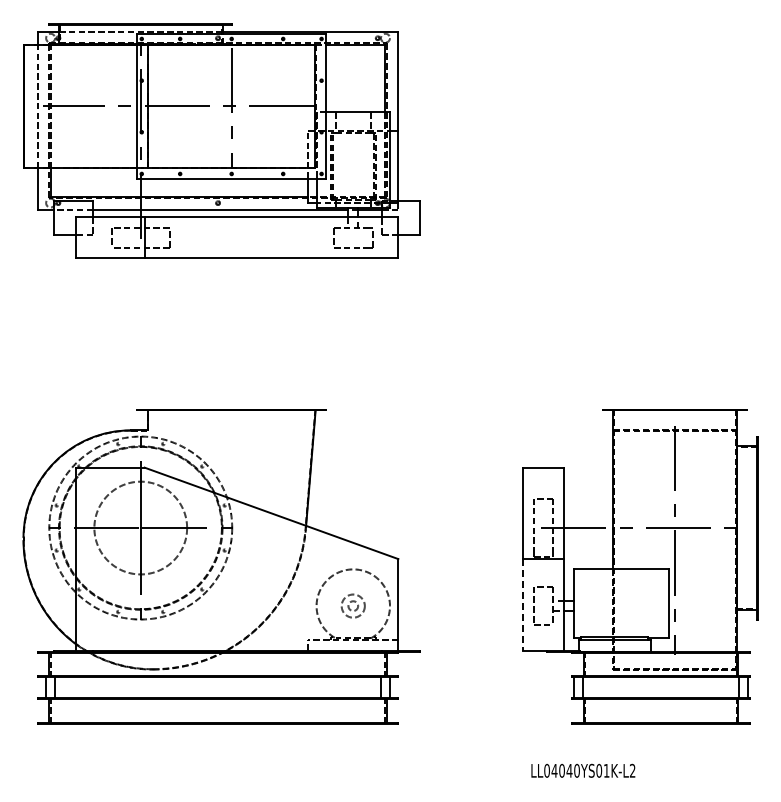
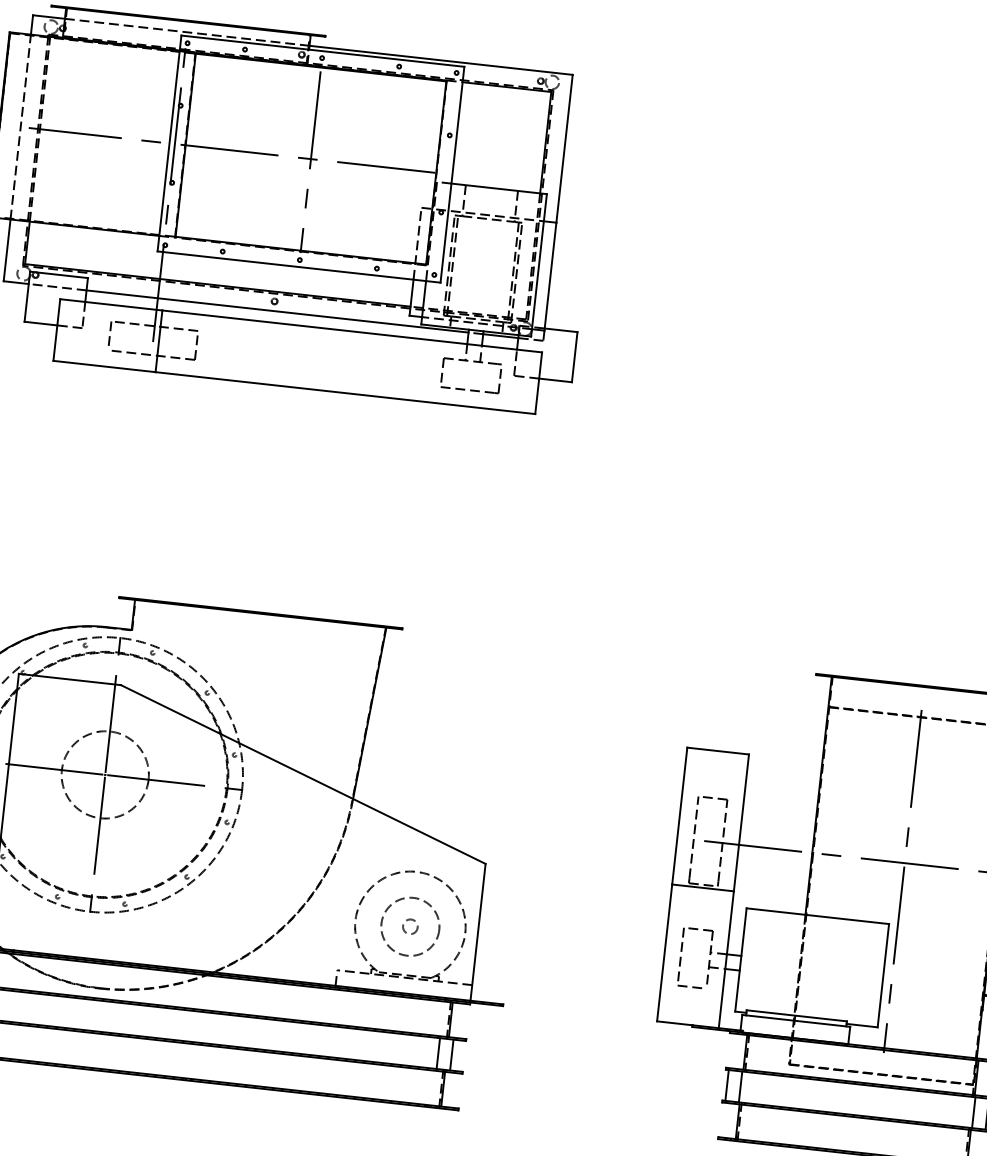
circle: (140, 528) -> (104, 775), size x0.62
line: (523, 604) -> (665, 952), dashed -> solid
circle: (352, 605) -> (409, 925), size x1.67

